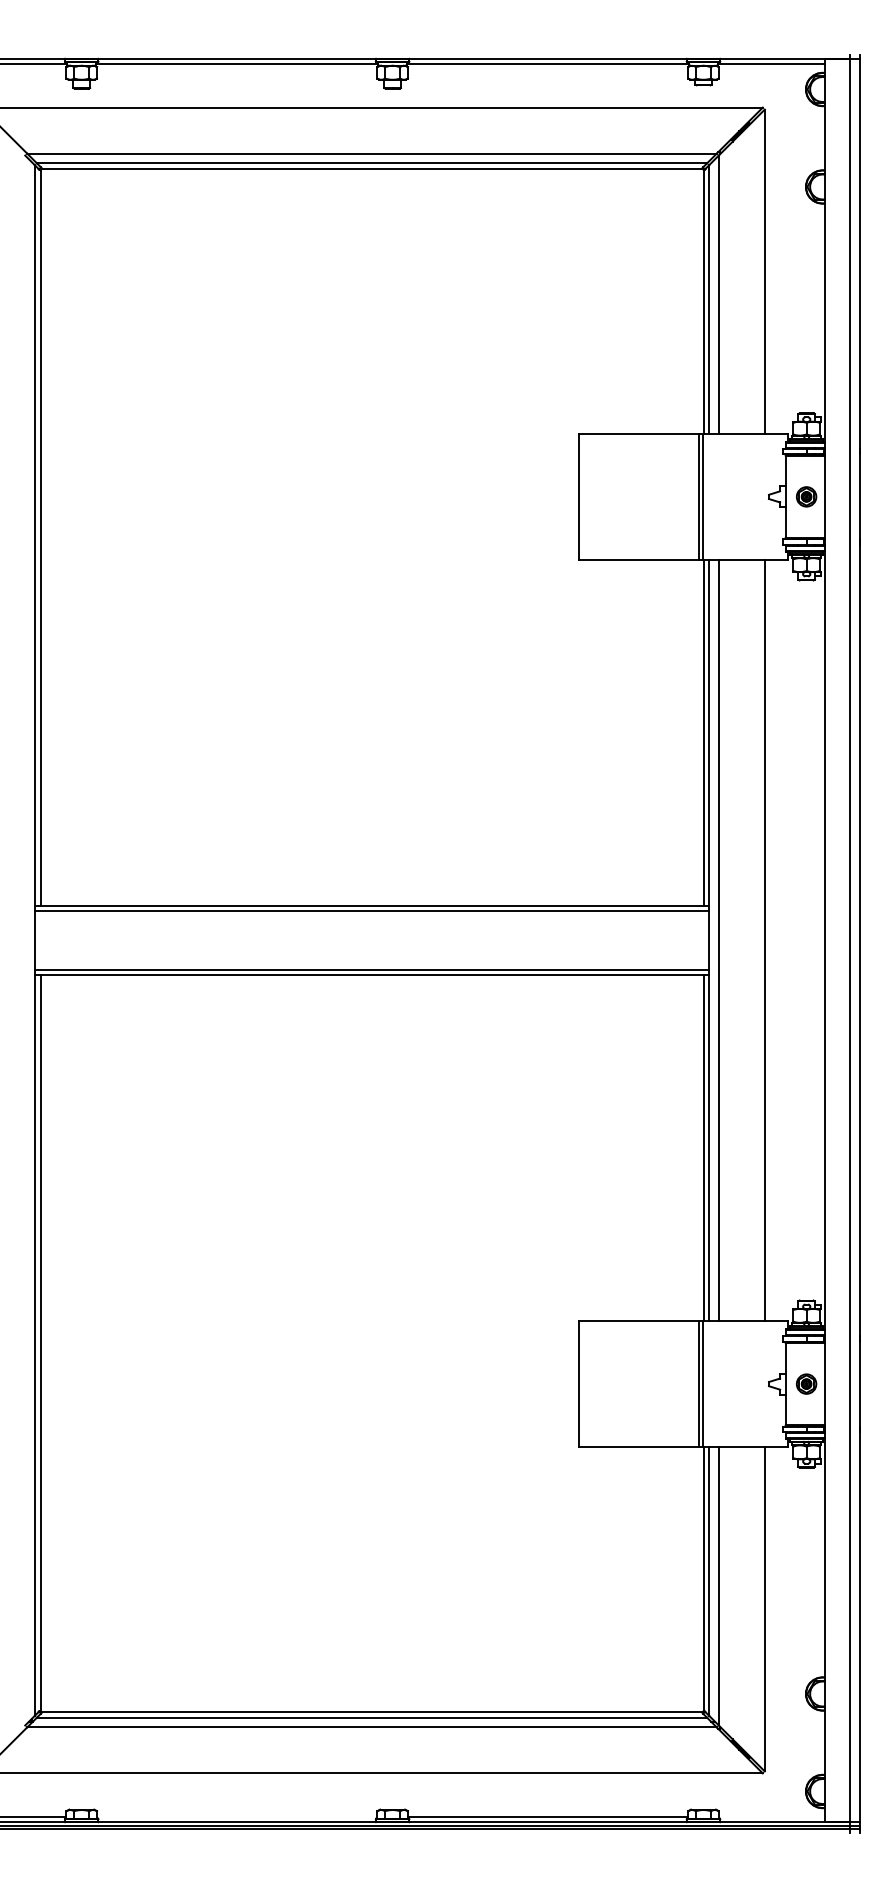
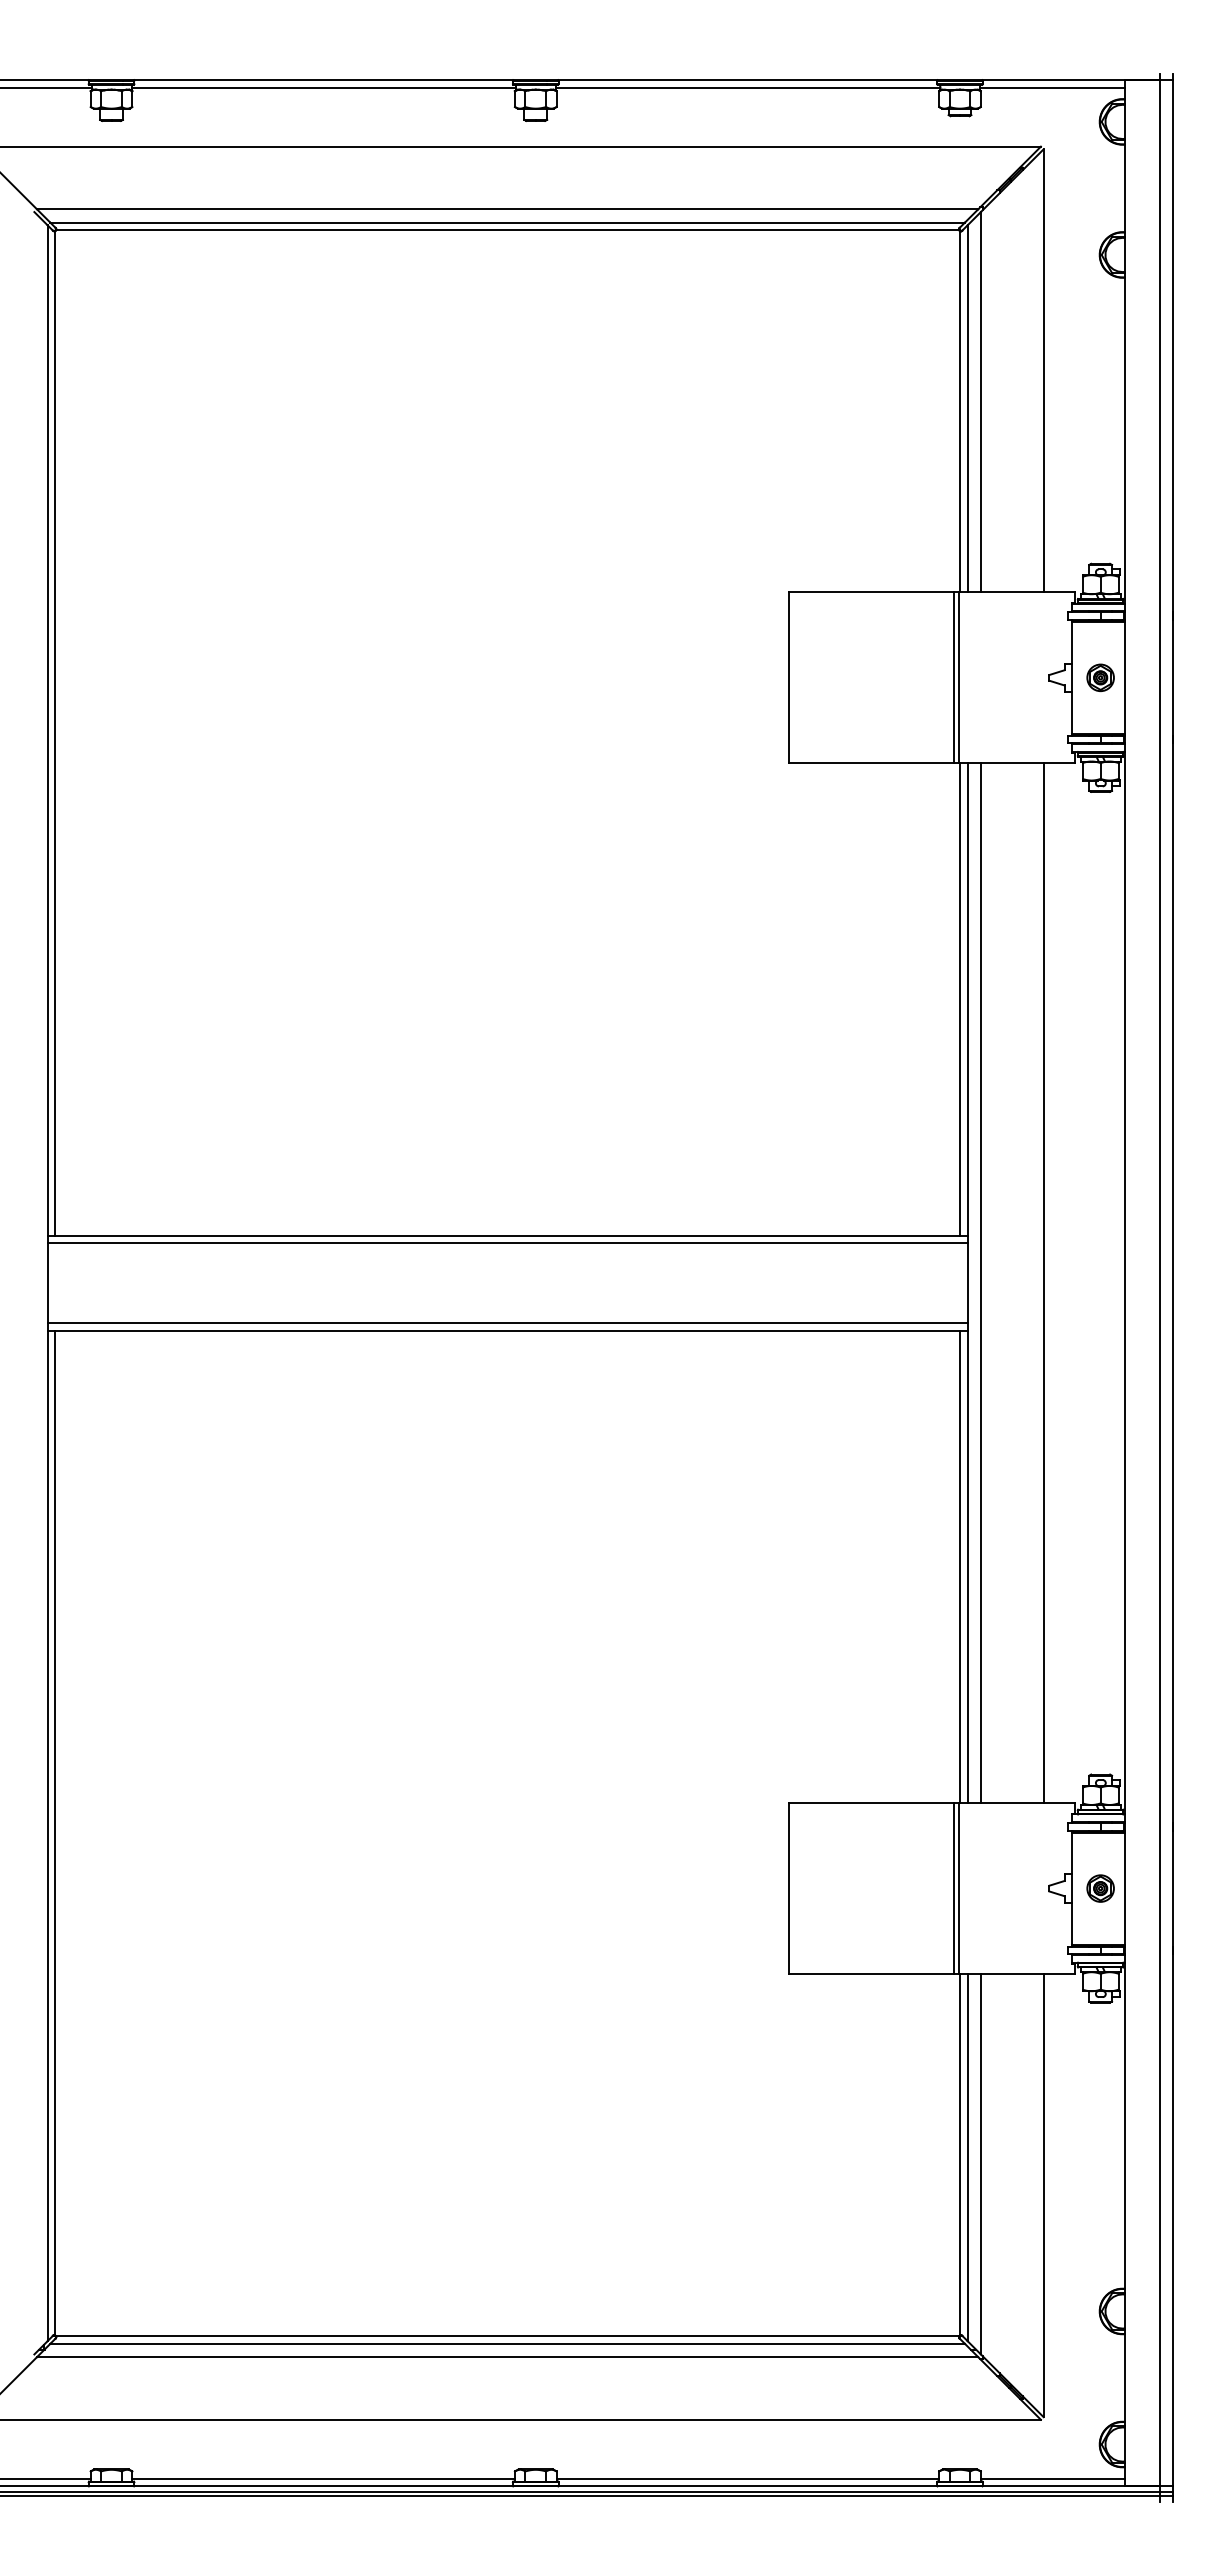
line: (237, 1816) -> (323, 2478), added
line: (771, 1816) -> (1052, 2478), added

